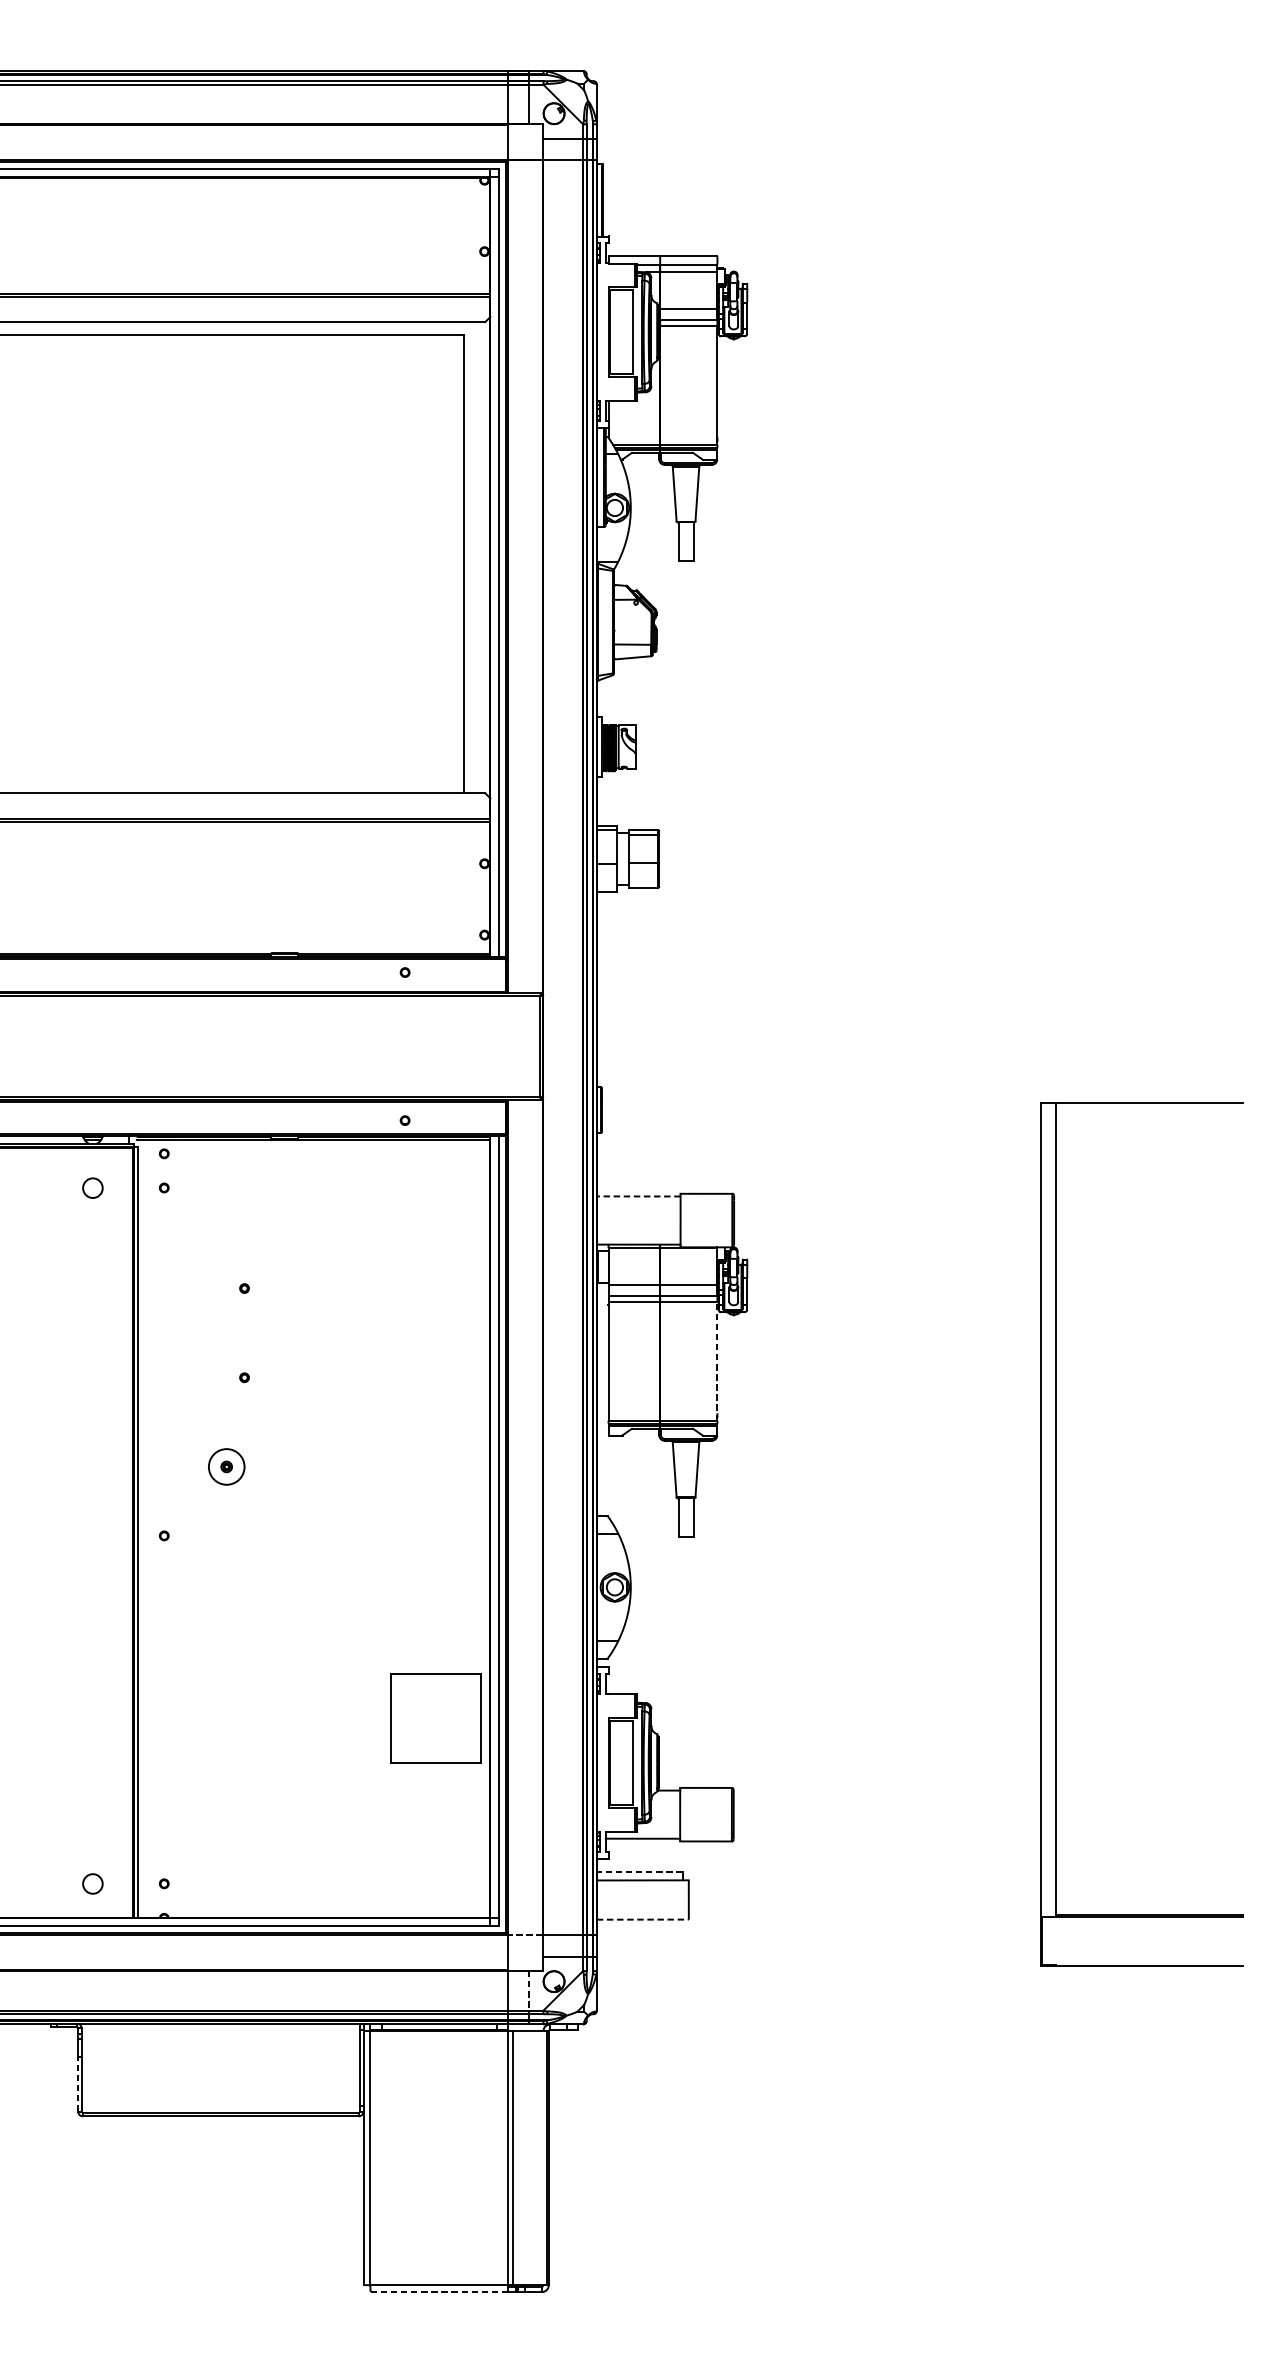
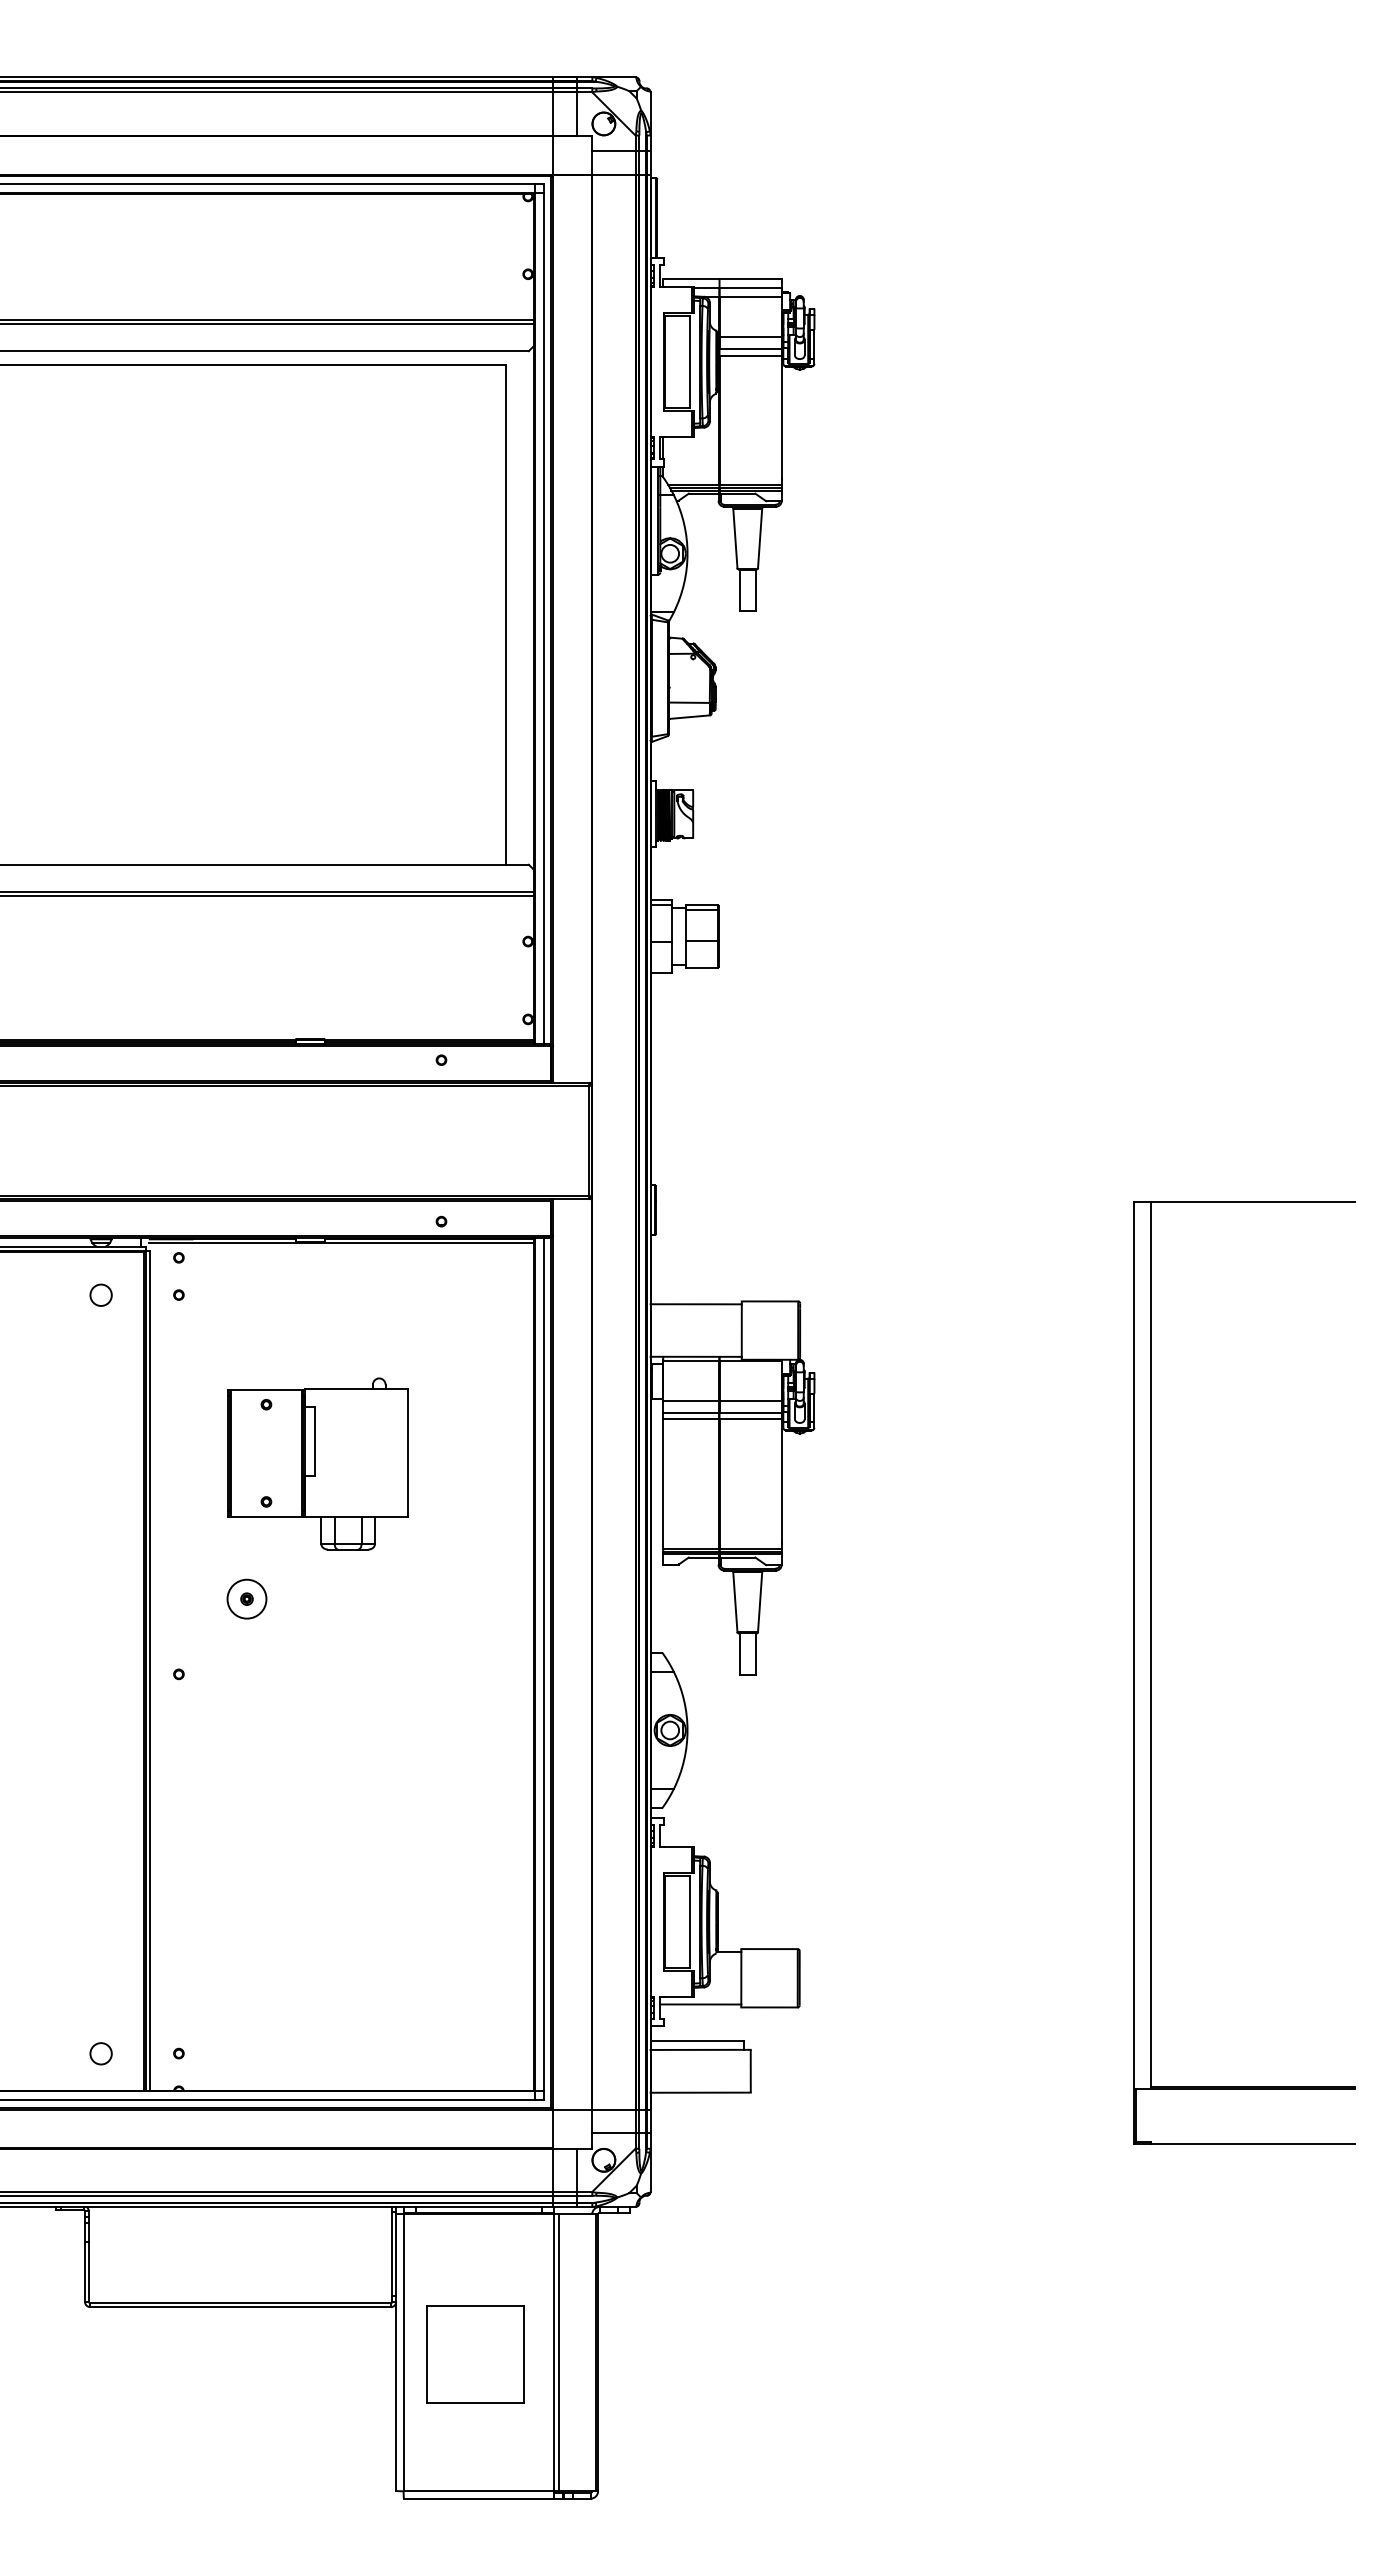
line: (639, 1196) -> (696, 1304), dashed -> solid
part: (291, 1342) -> (317, 1463), added
line: (717, 1361) -> (781, 1484), dashed -> solid
part: (436, 1718) -> (475, 2354), moved
line: (639, 1872) -> (697, 2041), dashed -> solid
line: (643, 1919) -> (701, 2092), dashed -> solid
line: (524, 1935) -> (571, 2109), dashed -> solid
line: (528, 1991) -> (576, 2170), dashed -> solid
line: (77, 2084) -> (84, 2272), dashed -> solid
line: (439, 2291) -> (479, 2498), dashed -> solid

